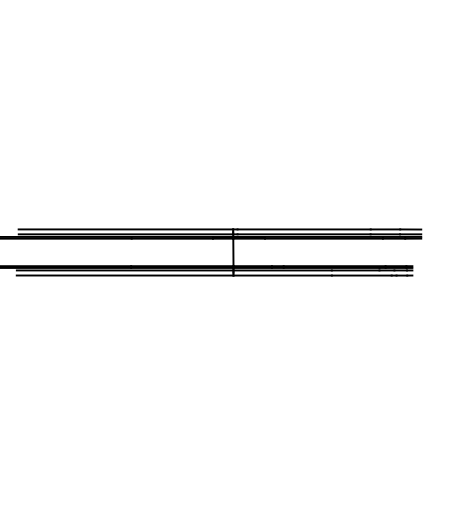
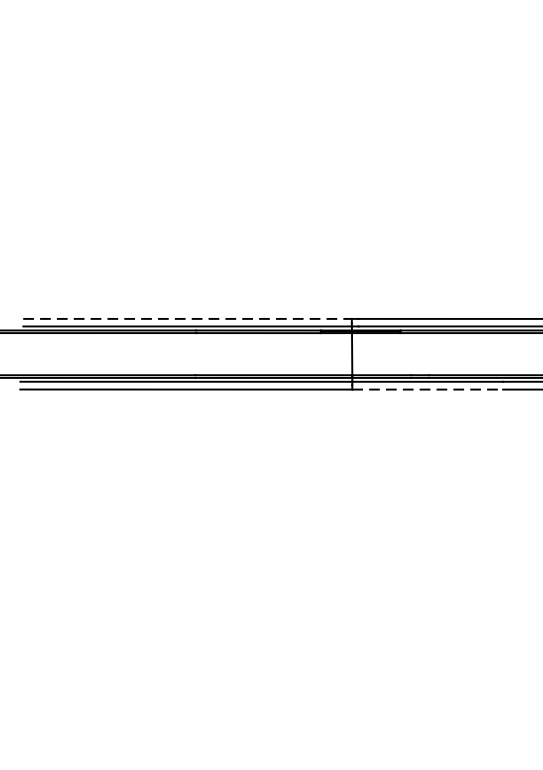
line: (126, 229) -> (188, 319), solid -> dashed
line: (283, 275) -> (428, 389), solid -> dashed

